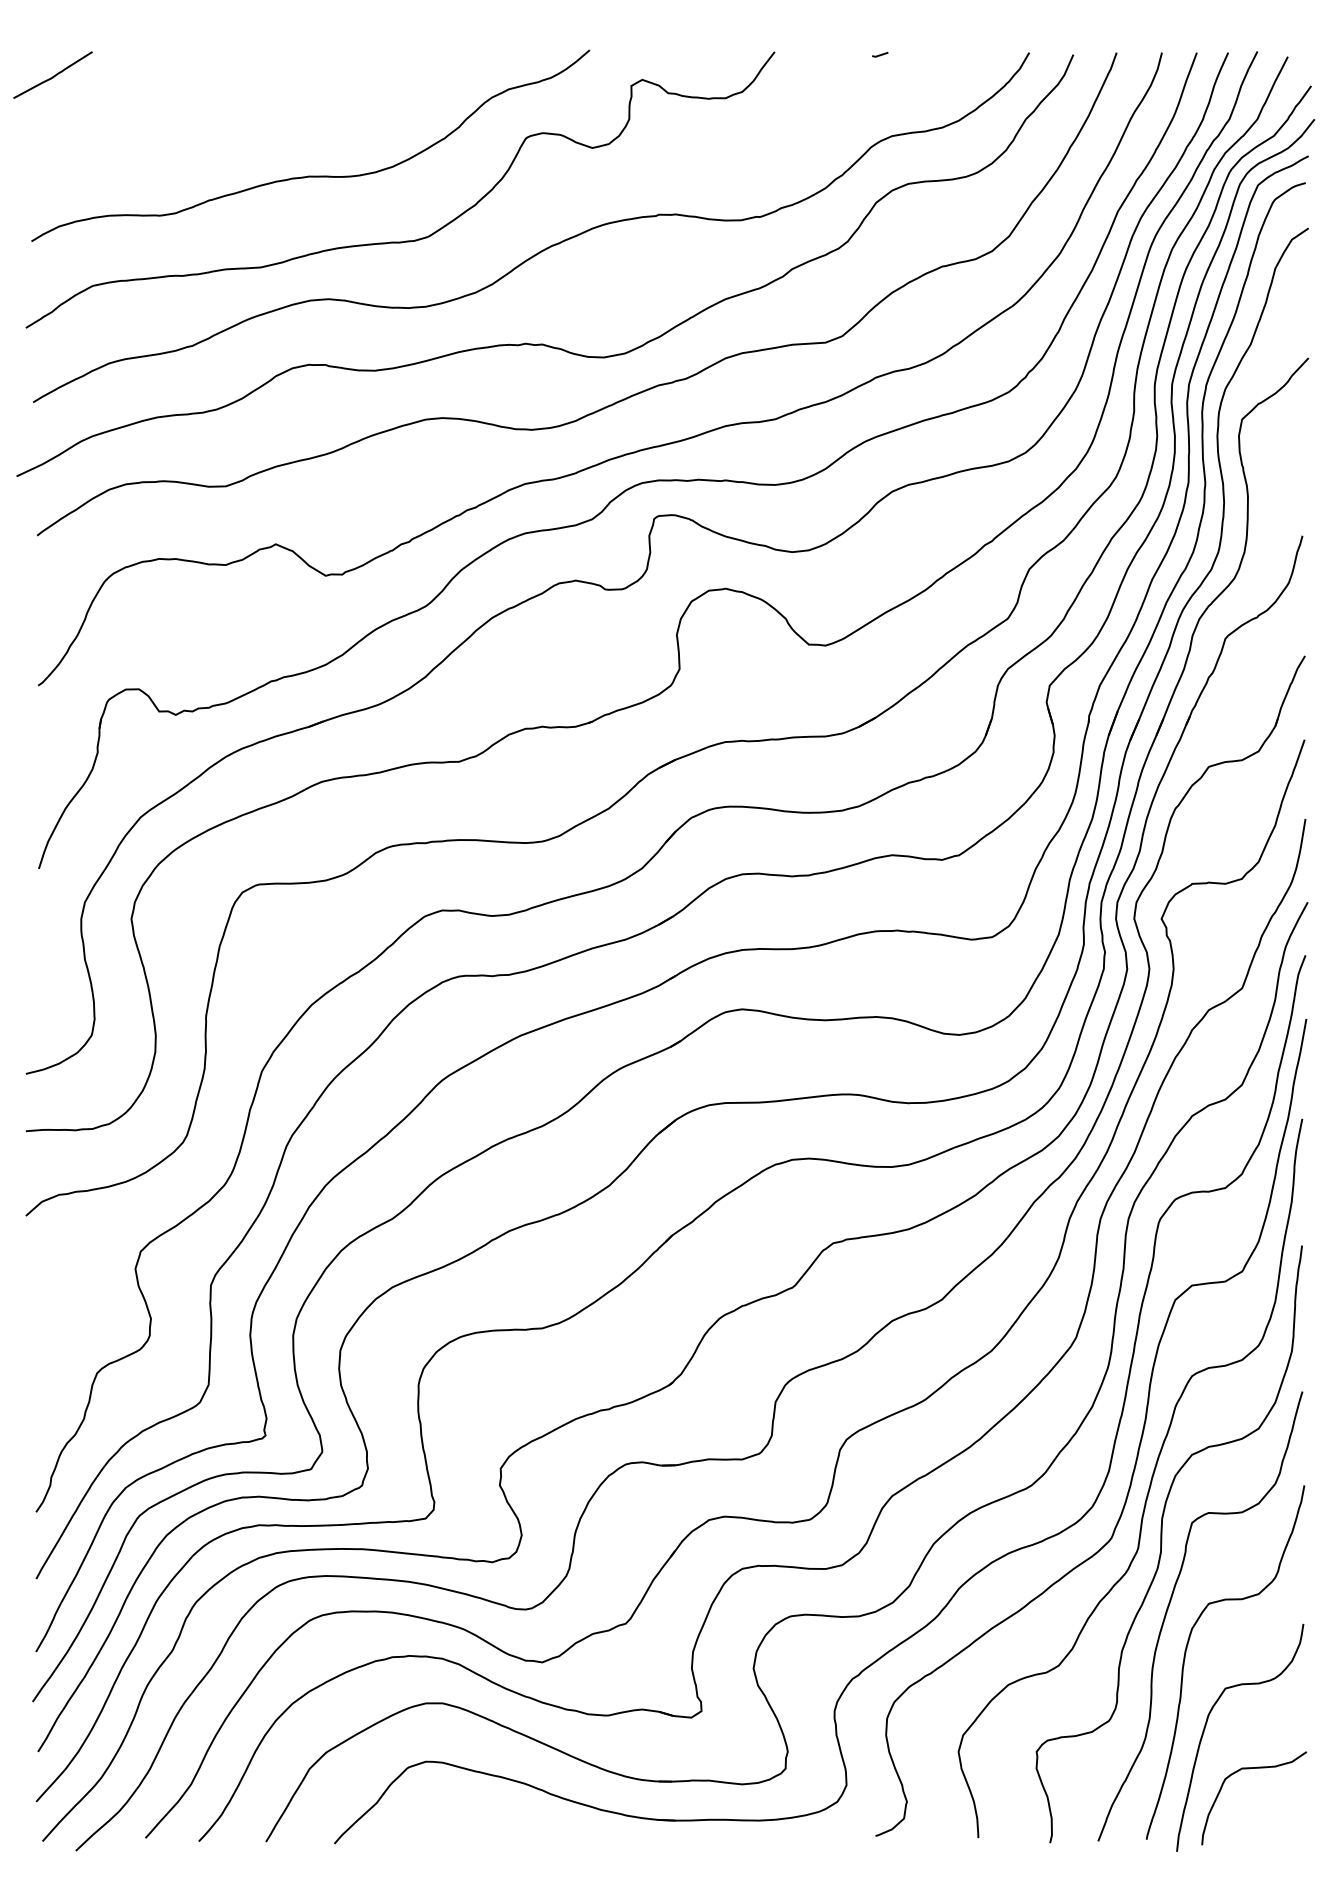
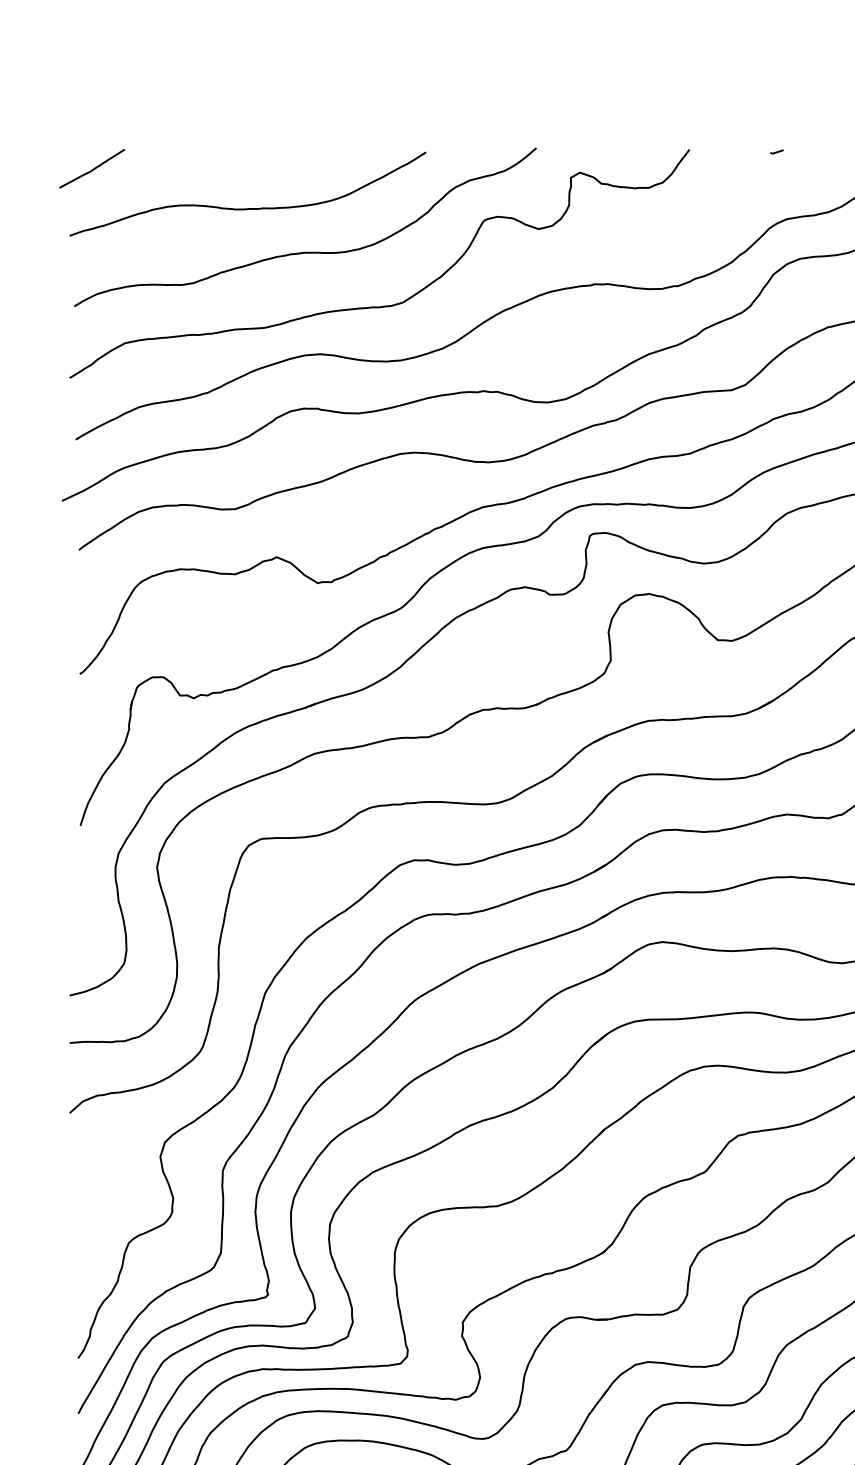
curve: (241, 122) -> (248, 207), added

